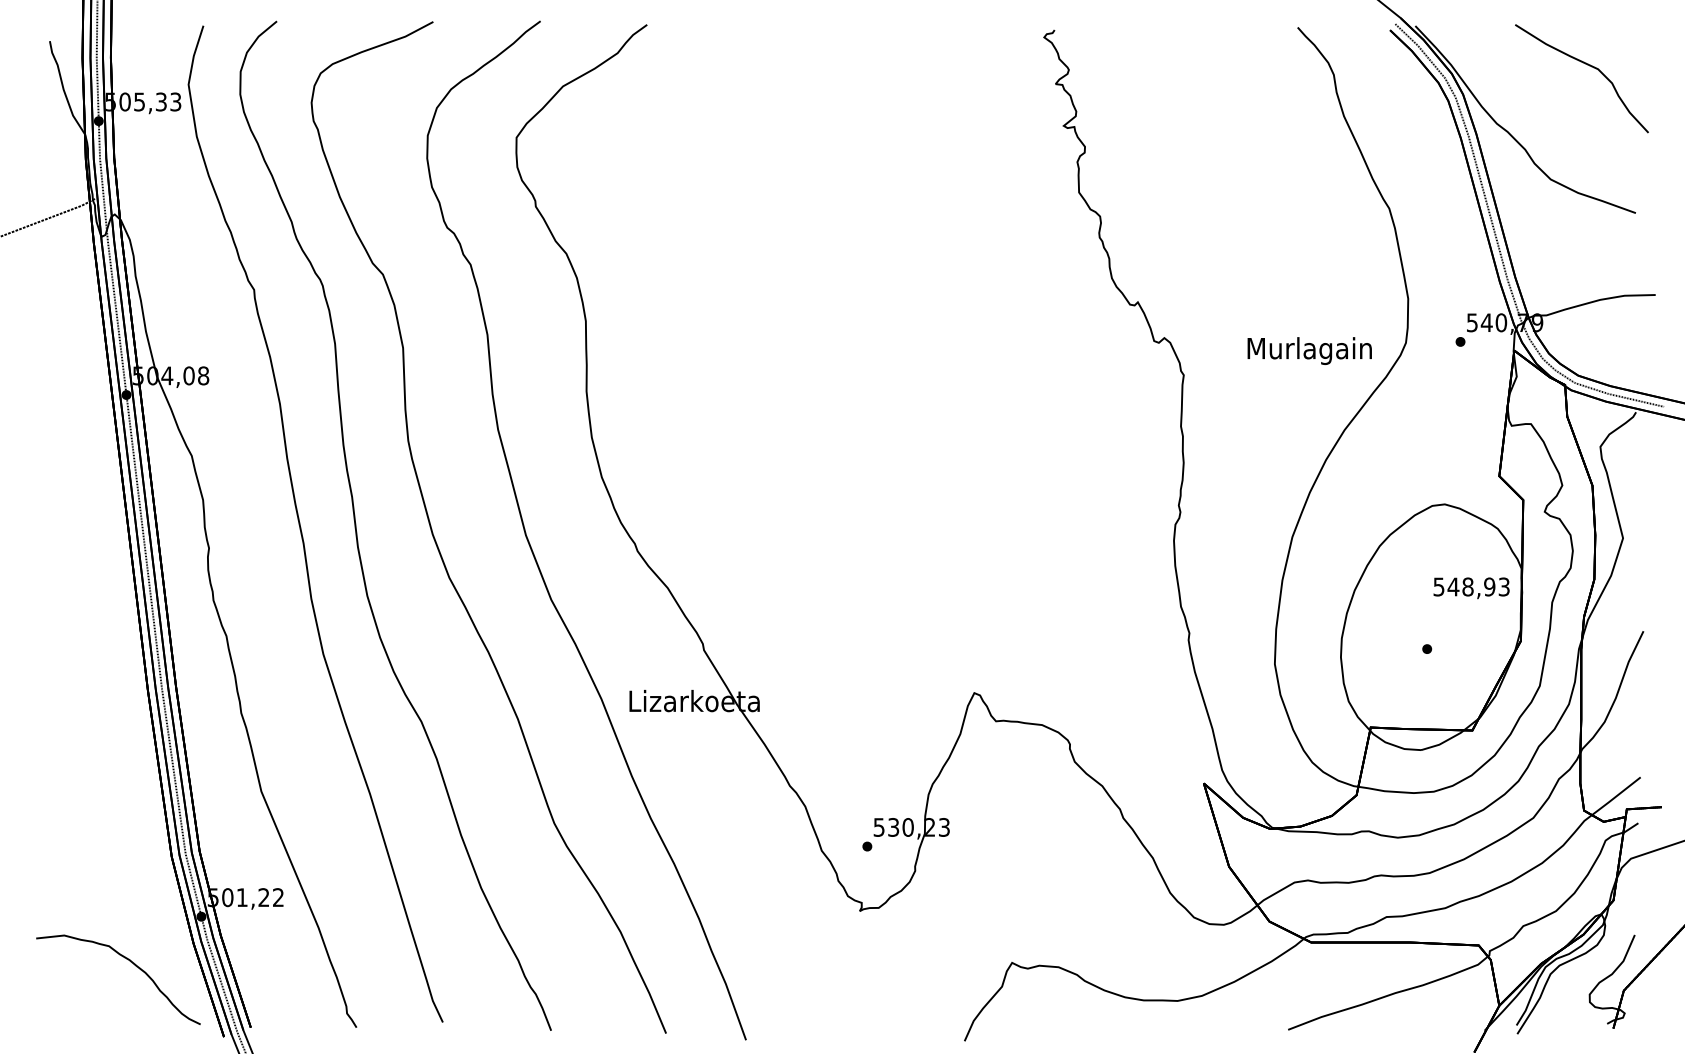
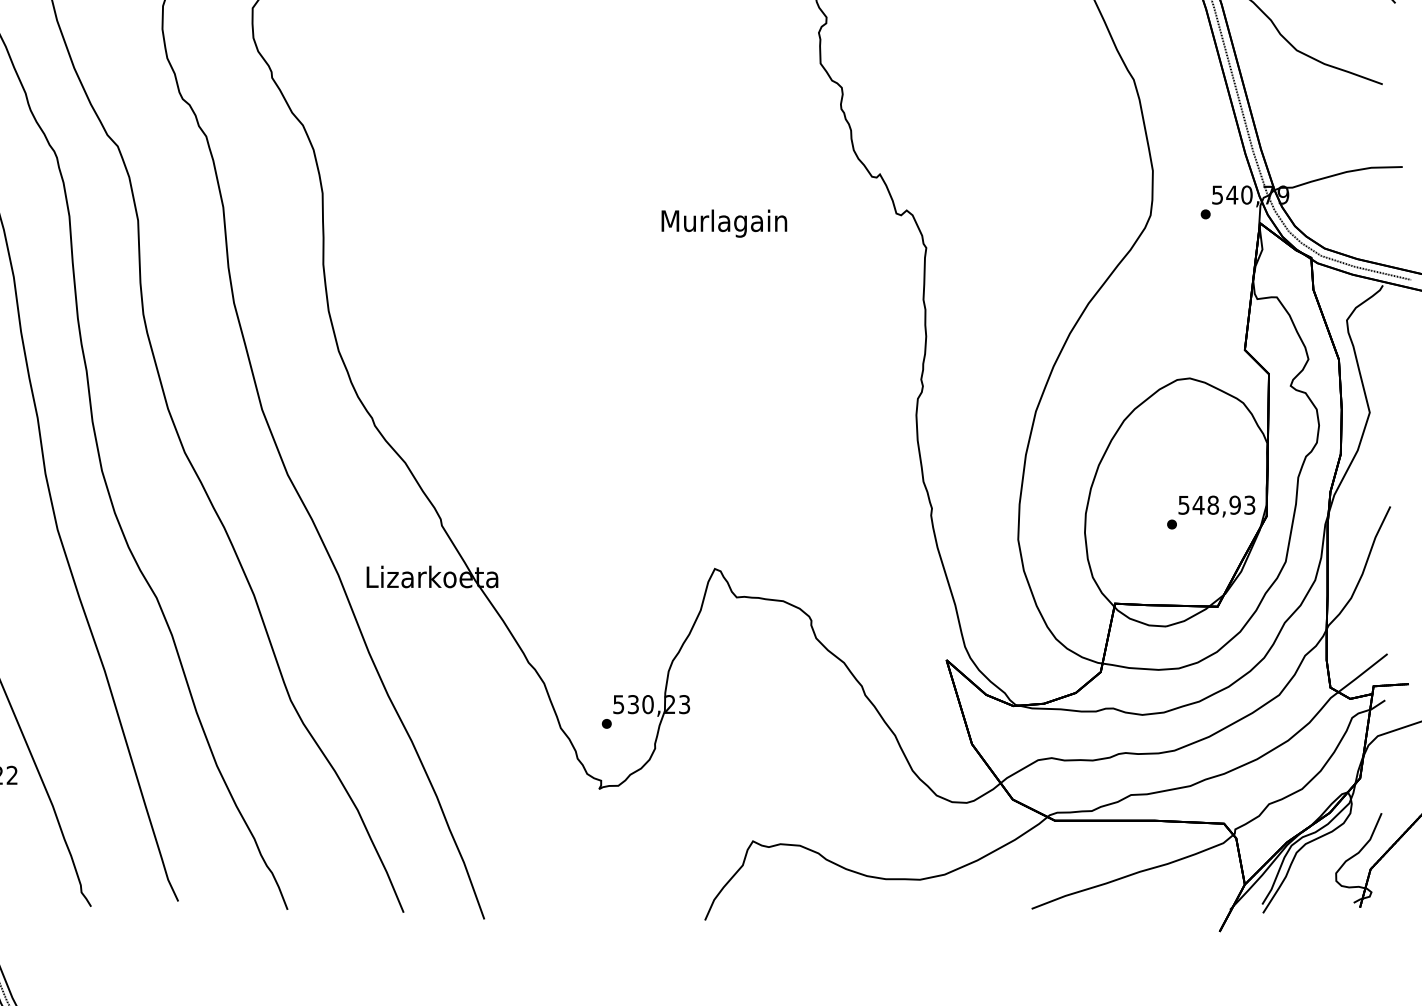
text: (1309, 350) -> (724, 223), moved
text: (1471, 588) -> (1216, 506), moved

